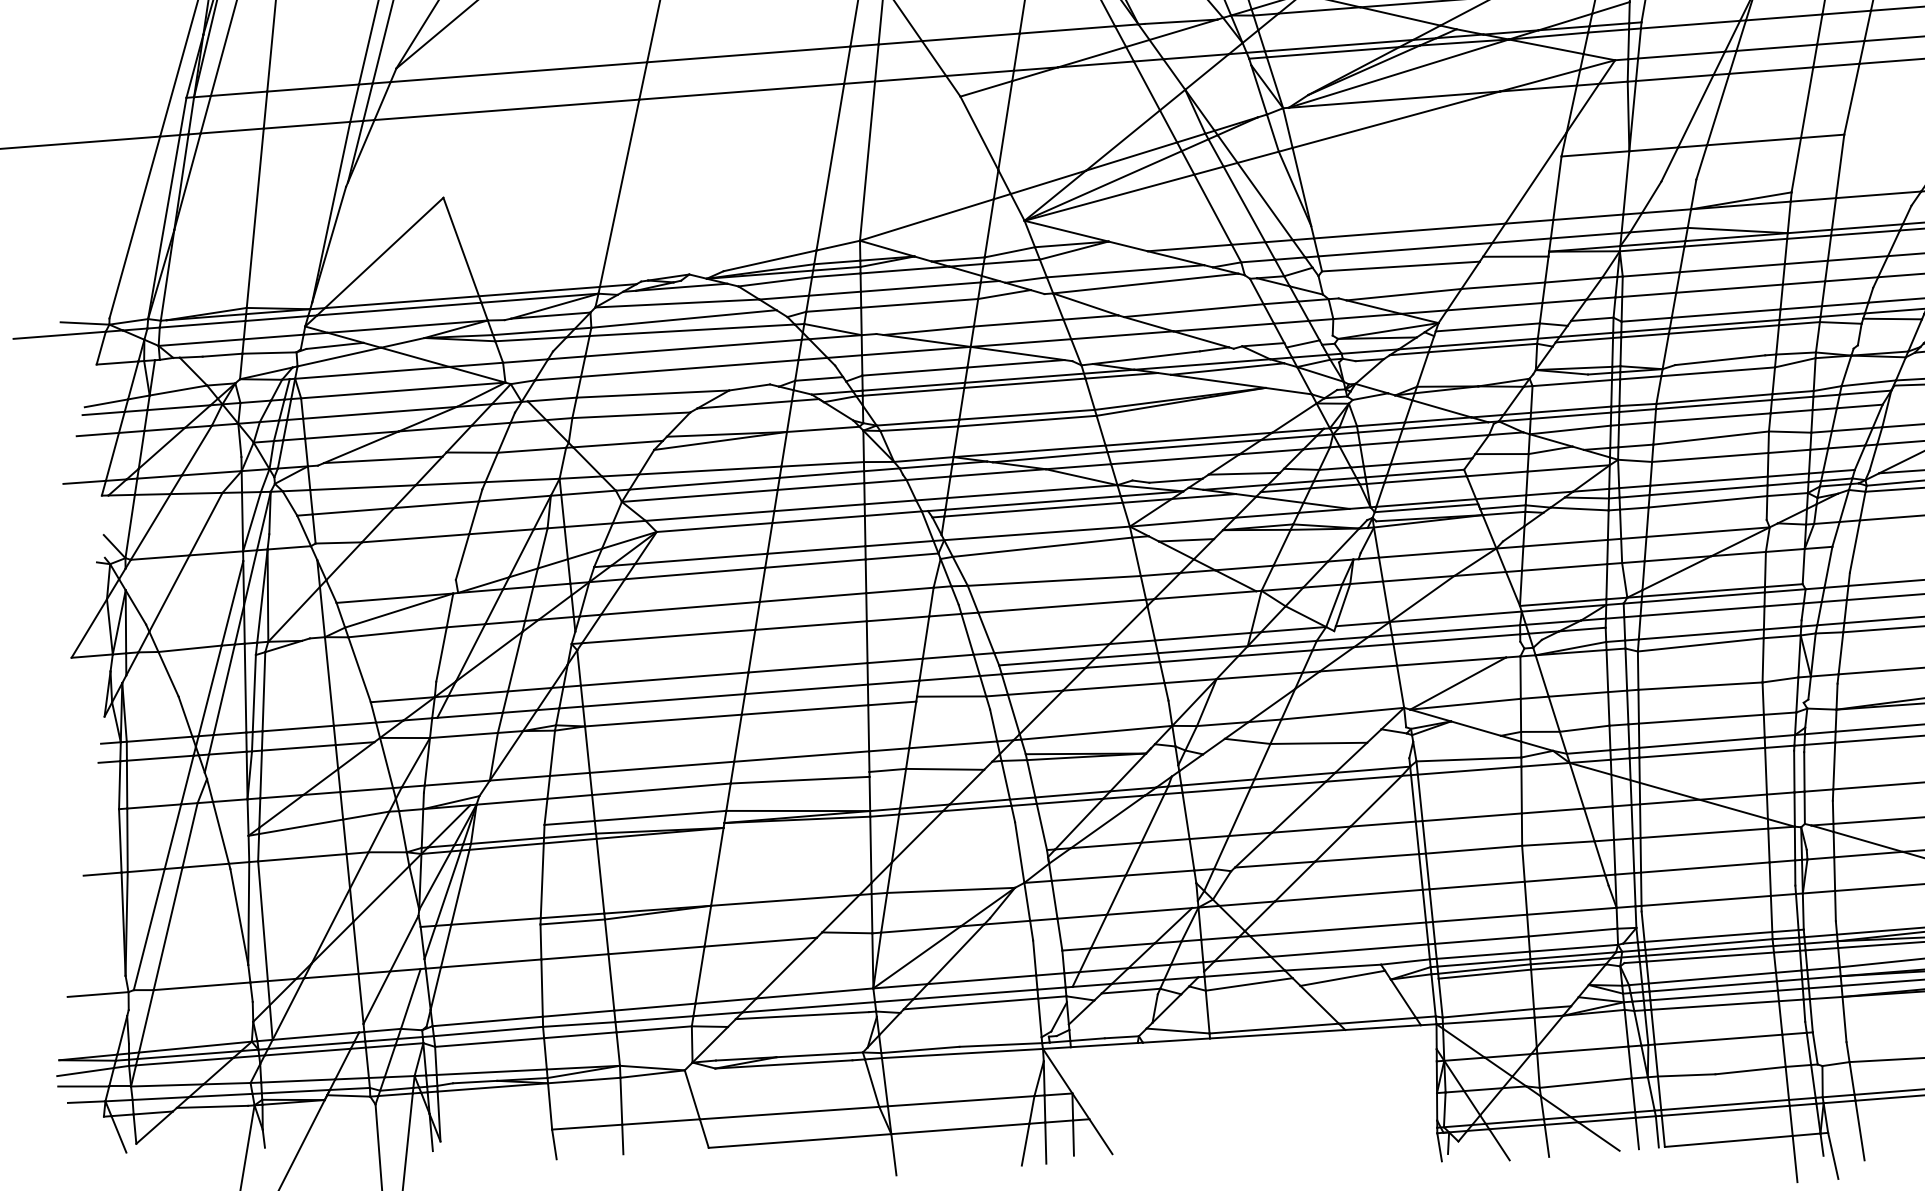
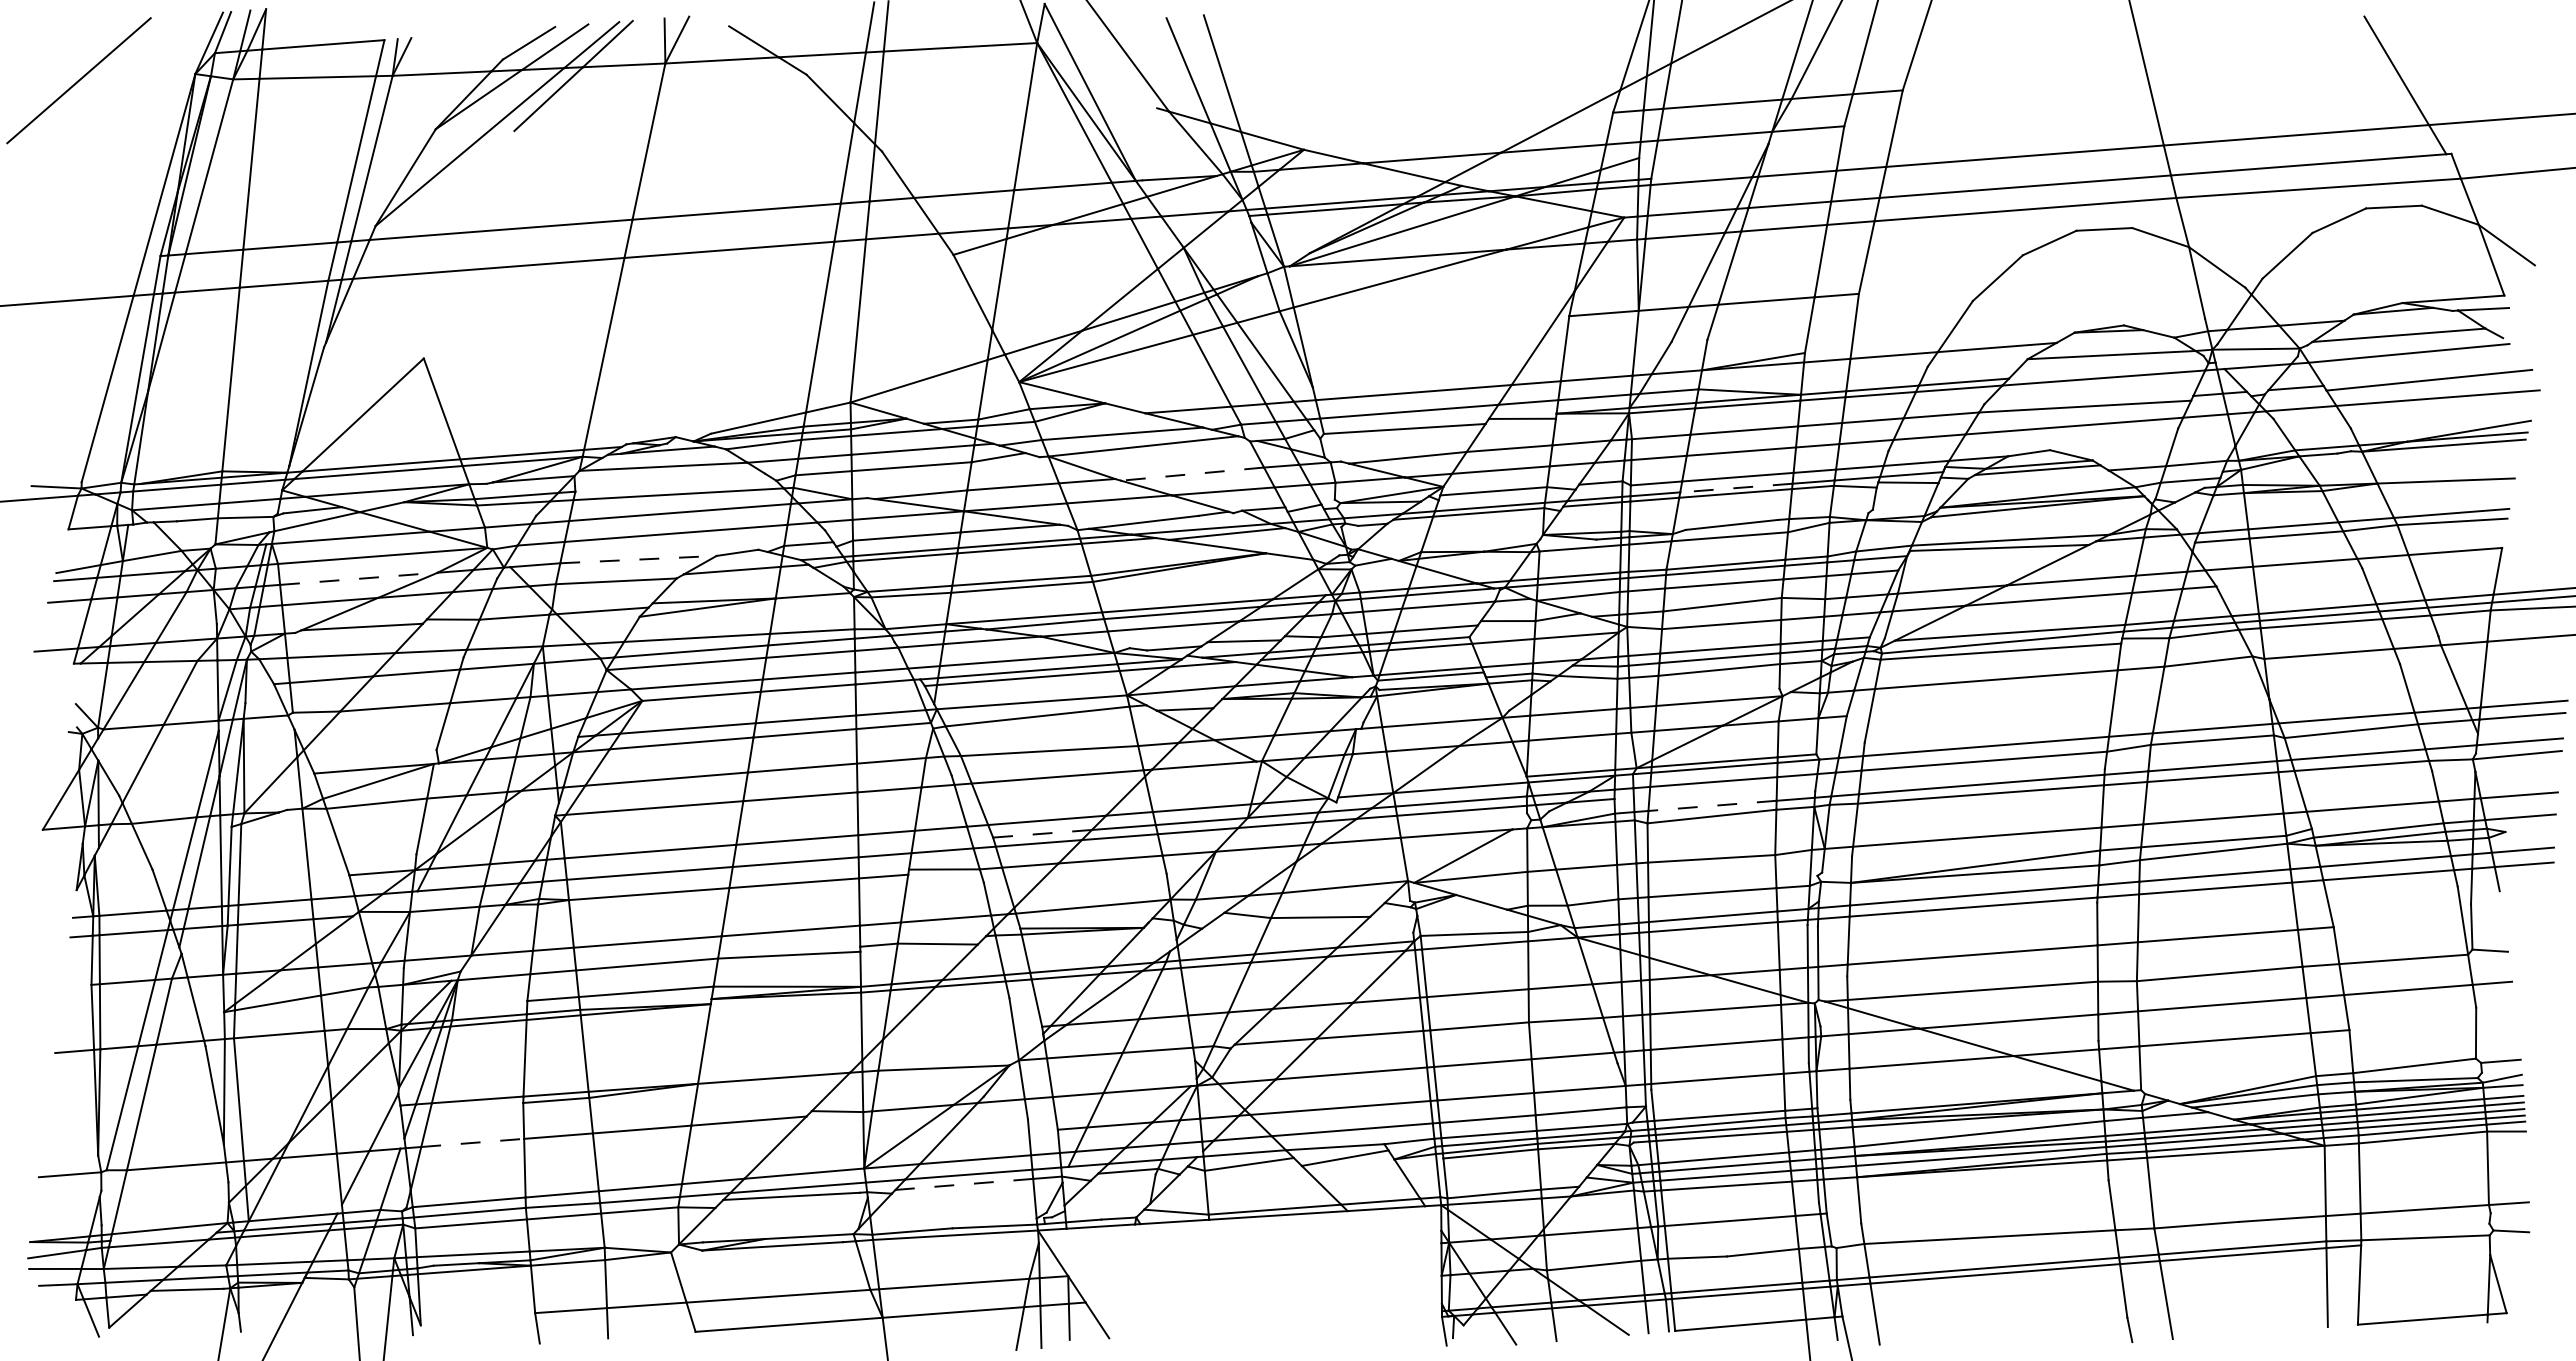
line: (1193, 310) -> (1192, 474), solid -> dashed
line: (684, 318) -> (670, 482), removed
line: (1723, 324) -> (1735, 488), solid -> dashed
line: (652, 393) -> (638, 559), solid -> dashed
line: (380, 412) -> (359, 578), solid -> dashed
line: (1701, 634) -> (1712, 805), solid -> dashed
line: (1047, 661) -> (1042, 833), solid -> dashed
line: (490, 963) -> (472, 1142), solid -> dashed
line: (970, 1004) -> (963, 1184), solid -> dashed
line: (189, 1054) -> (163, 1236), removed

